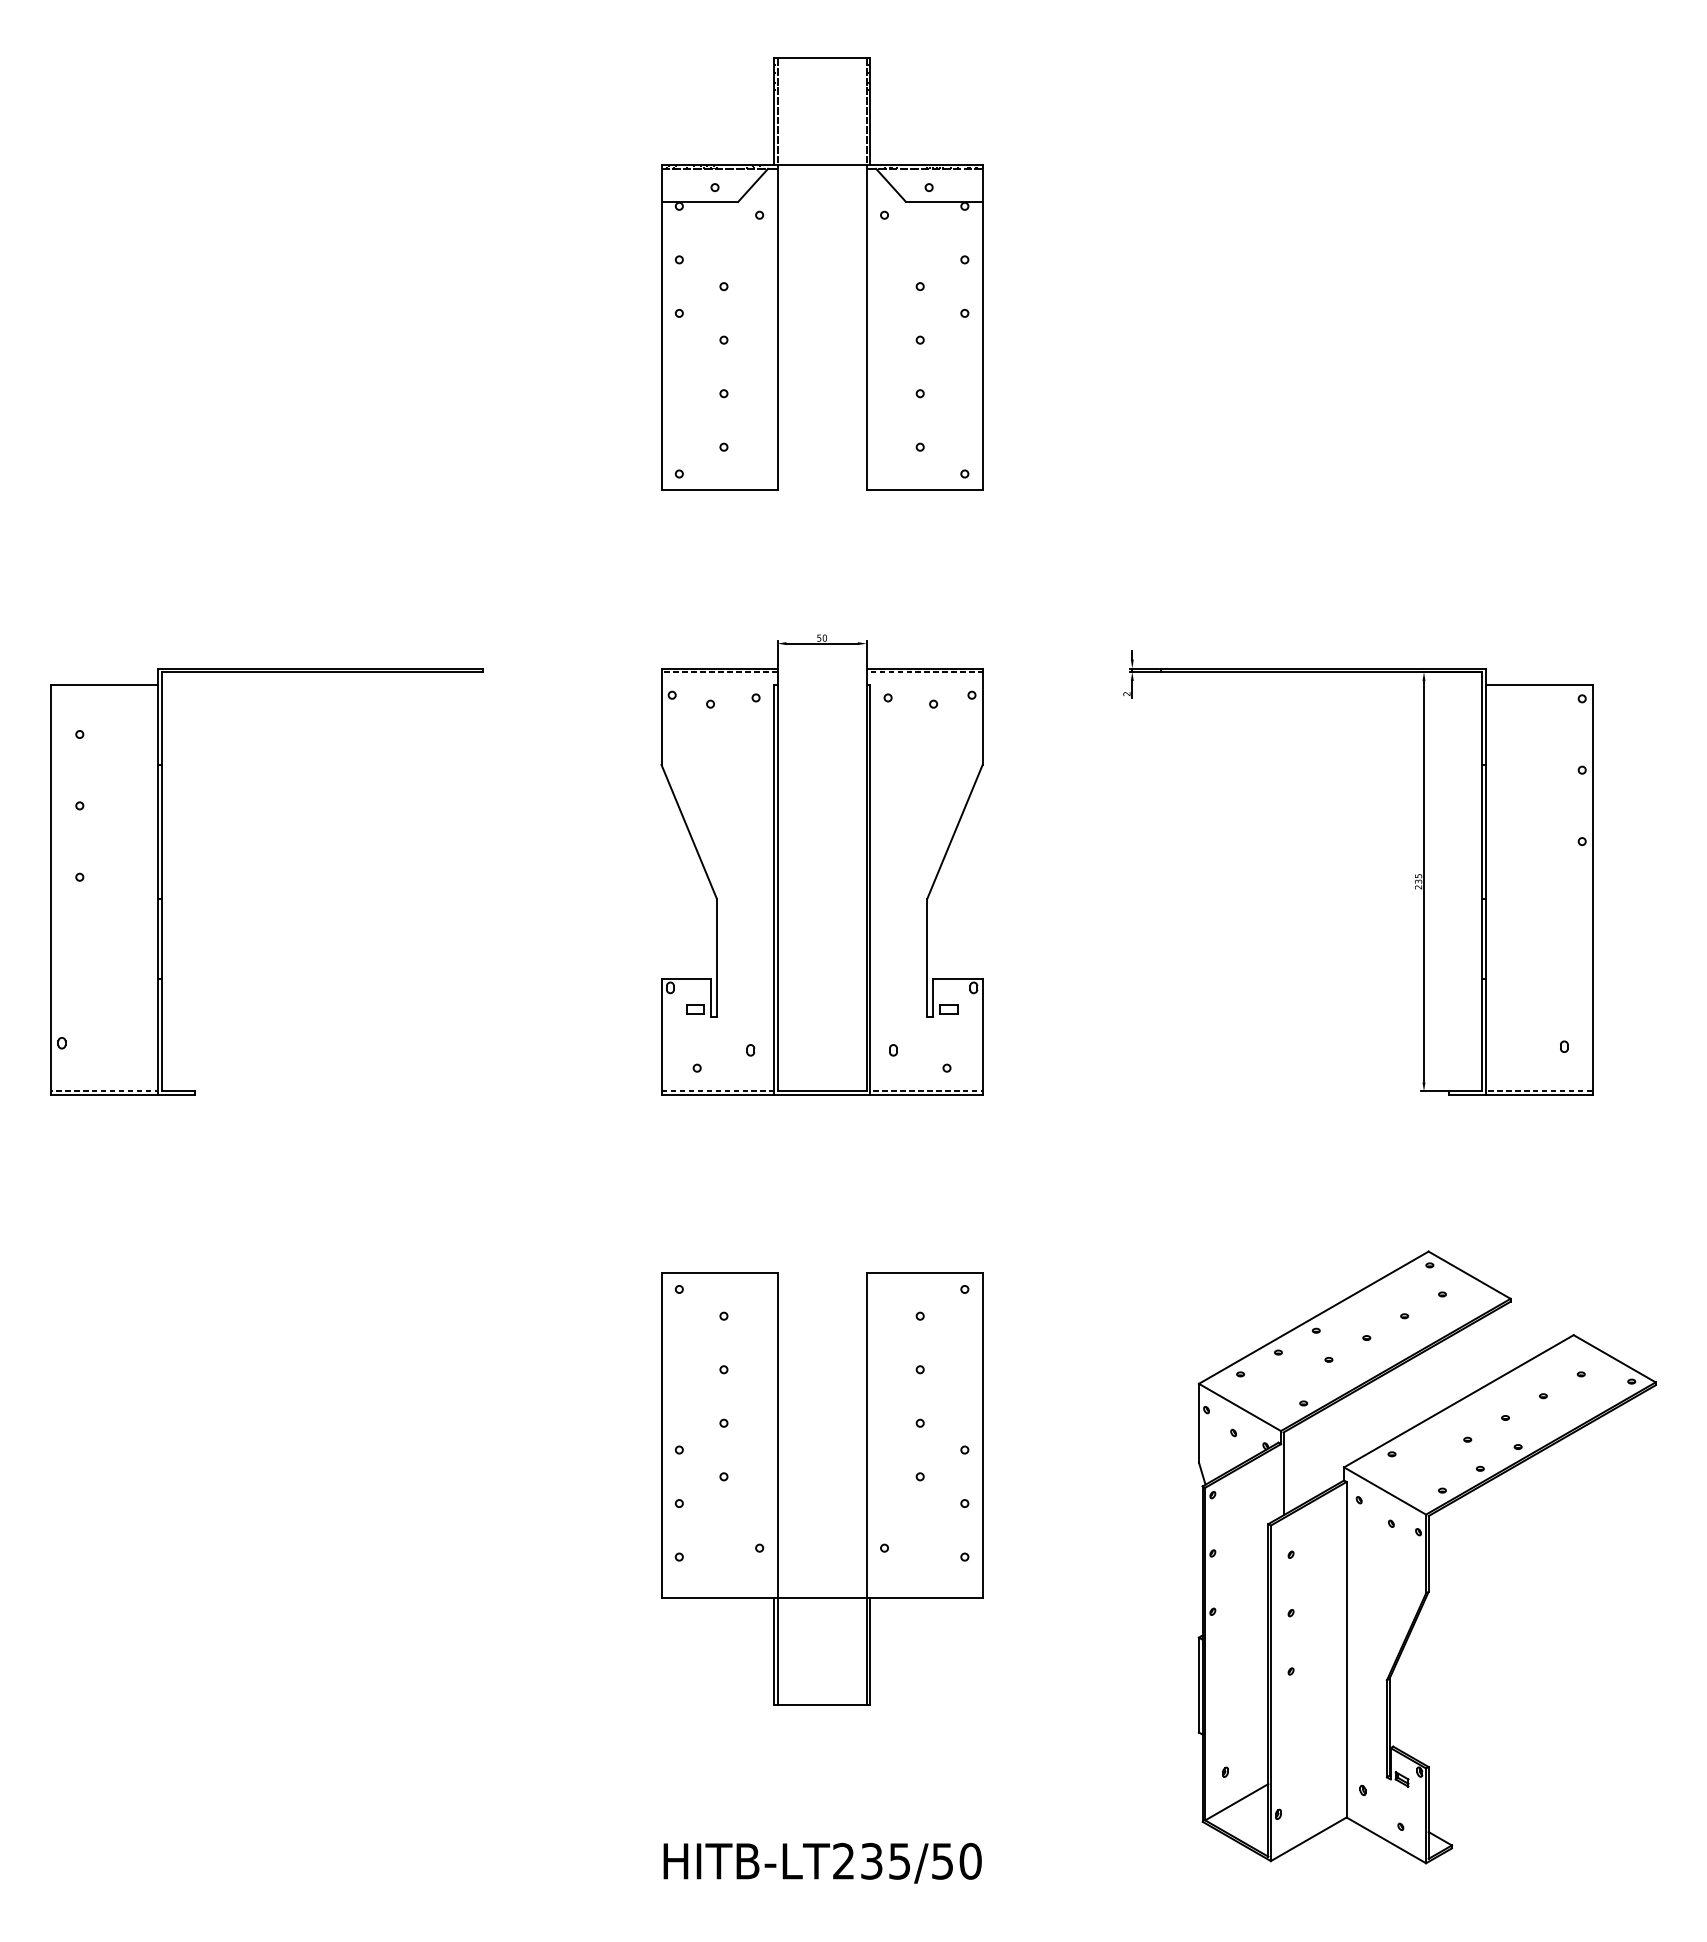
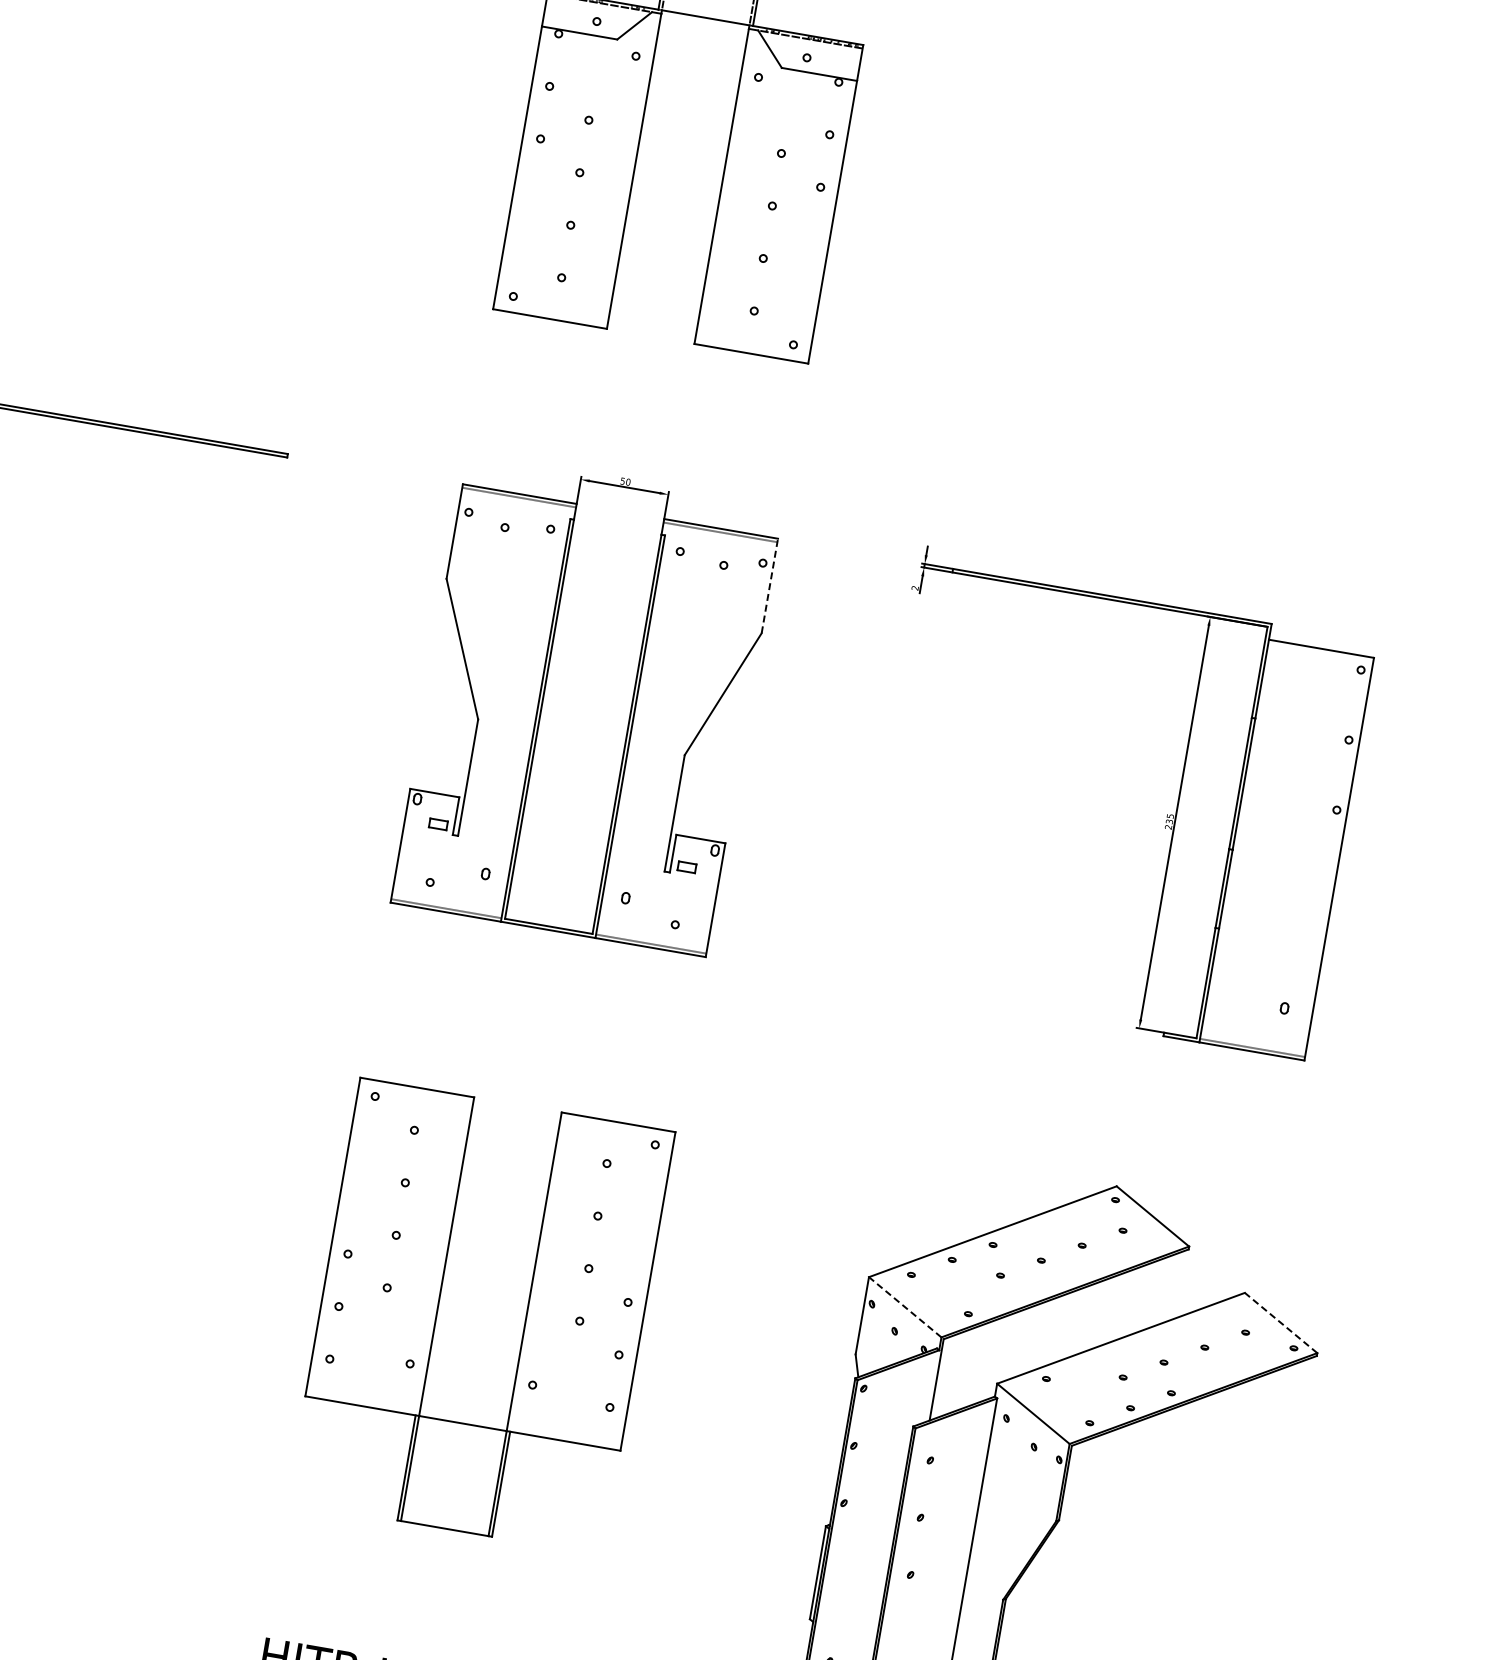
line: (982, 716) -> (769, 585), solid -> dashed
line: (1614, 1358) -> (1280, 1322), solid -> dashed
line: (1239, 1407) -> (904, 1307), solid -> dashed

